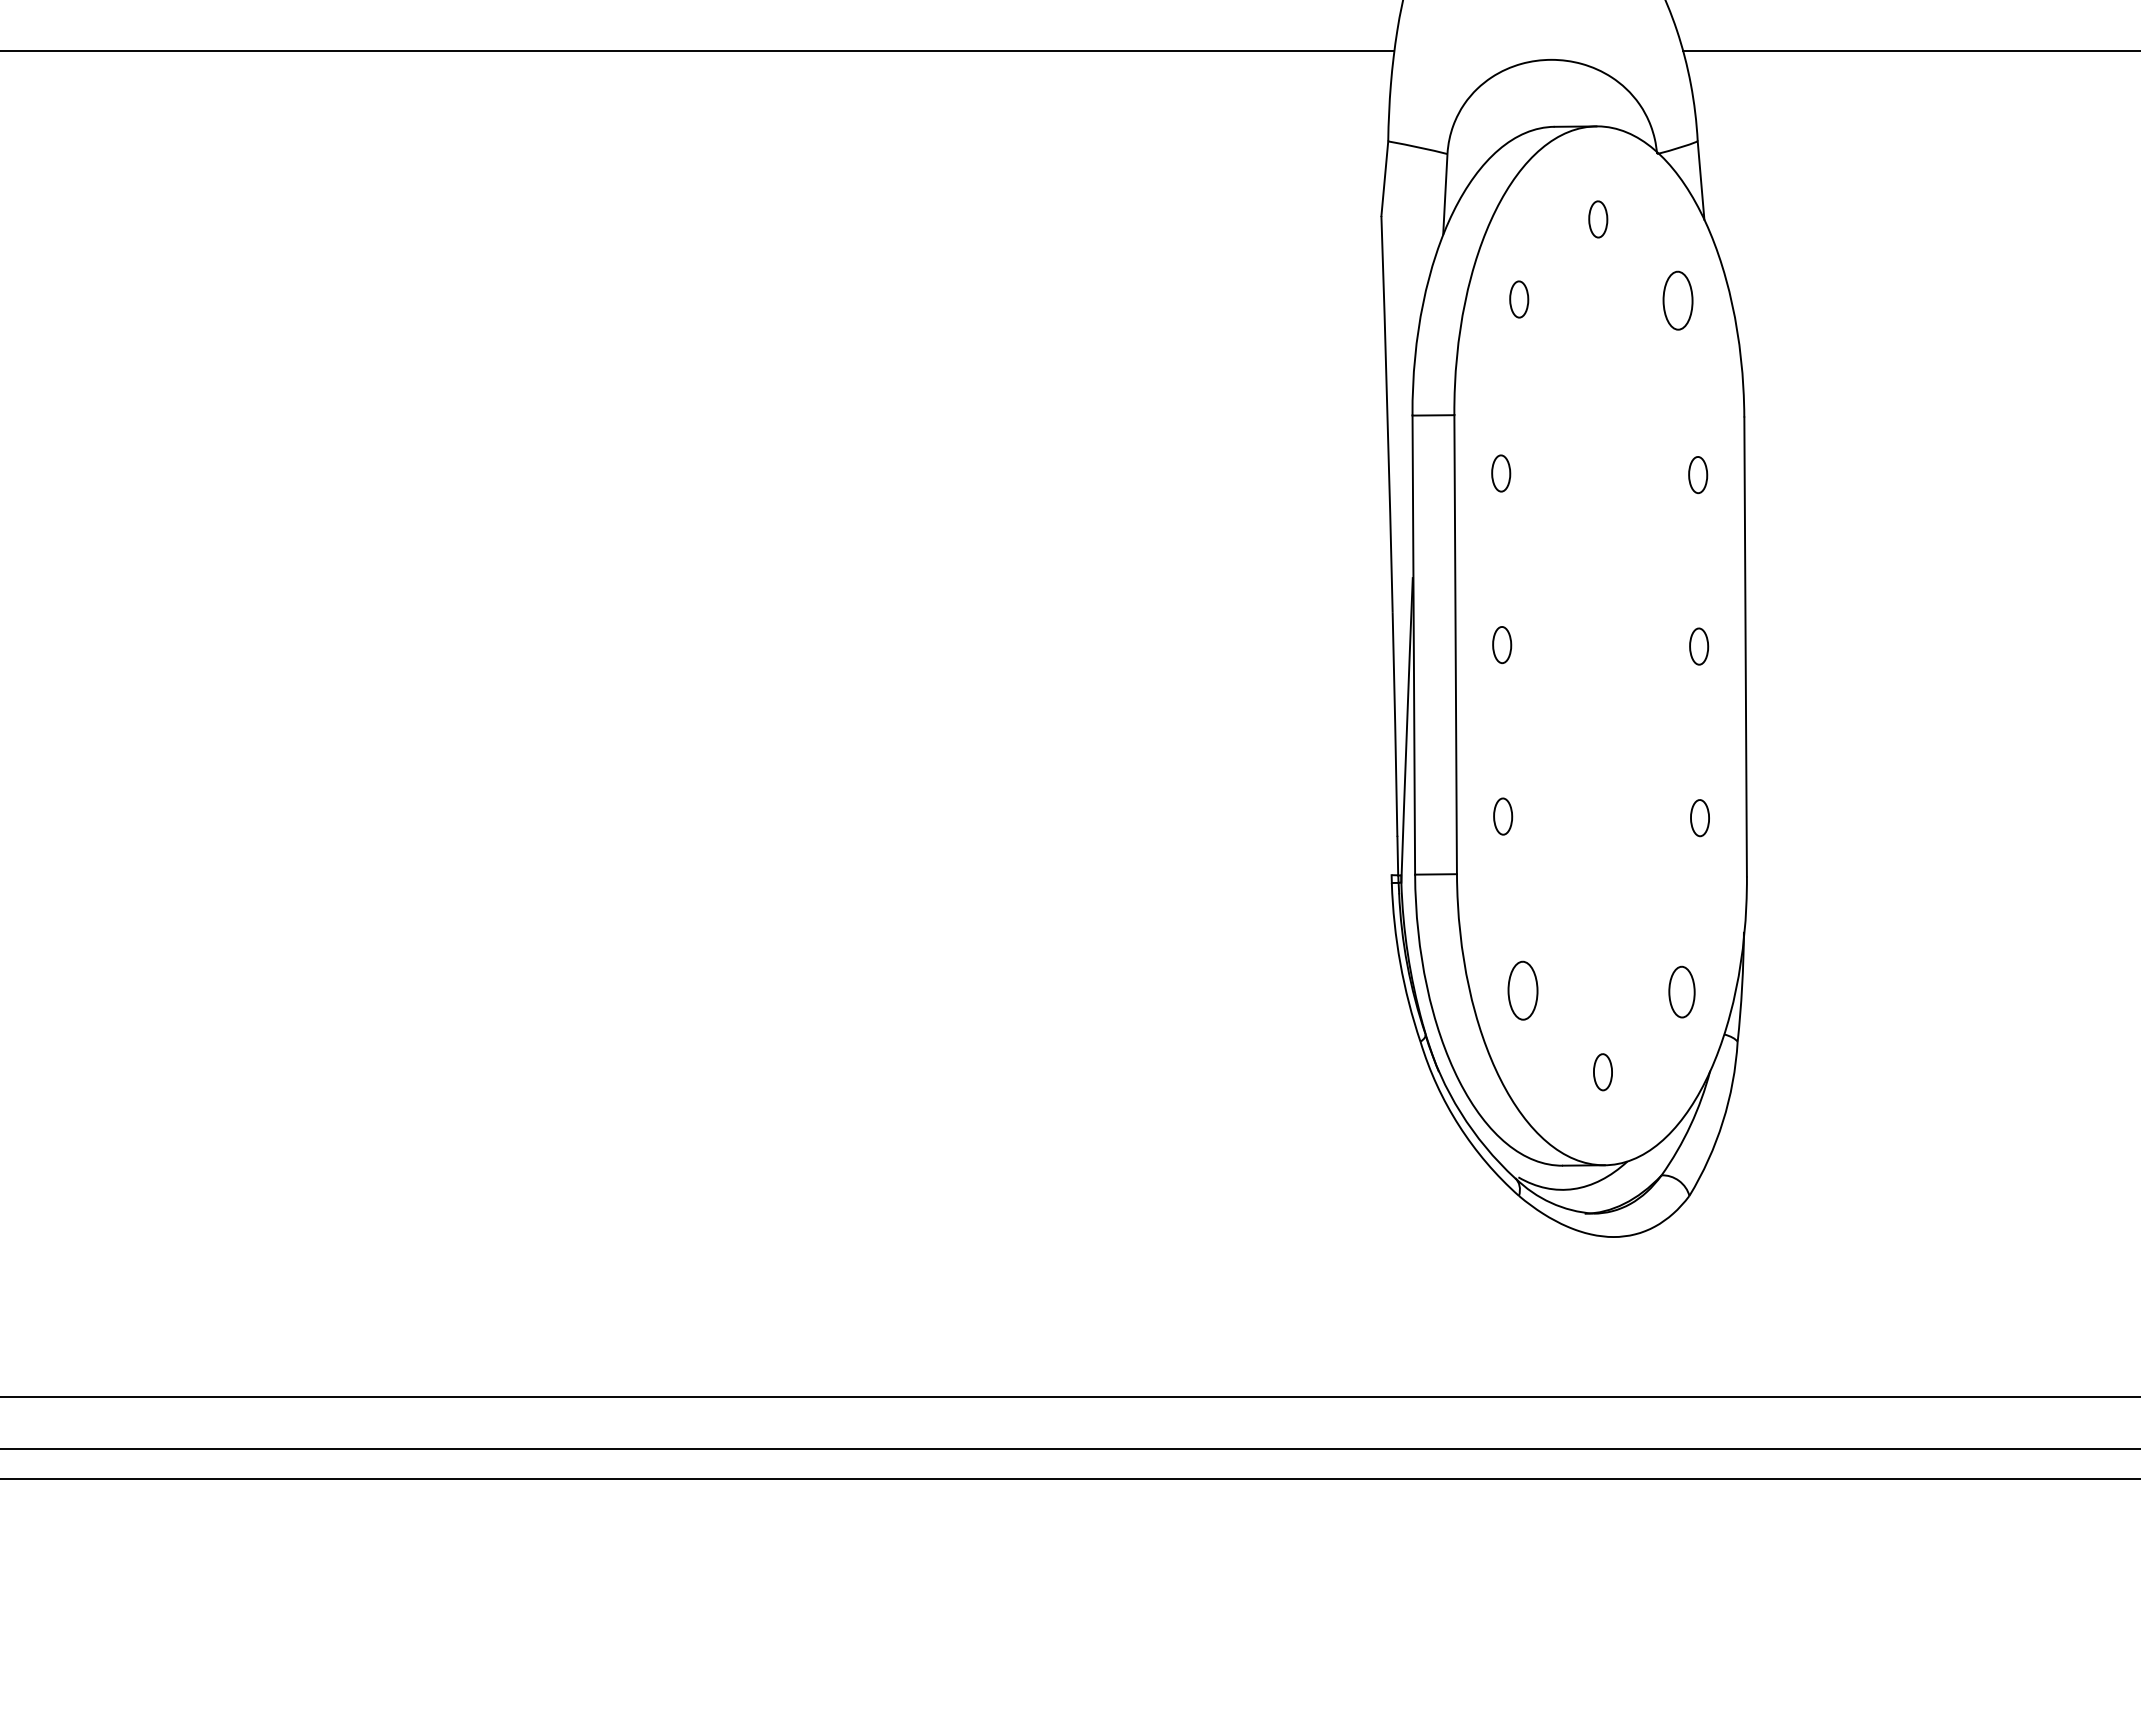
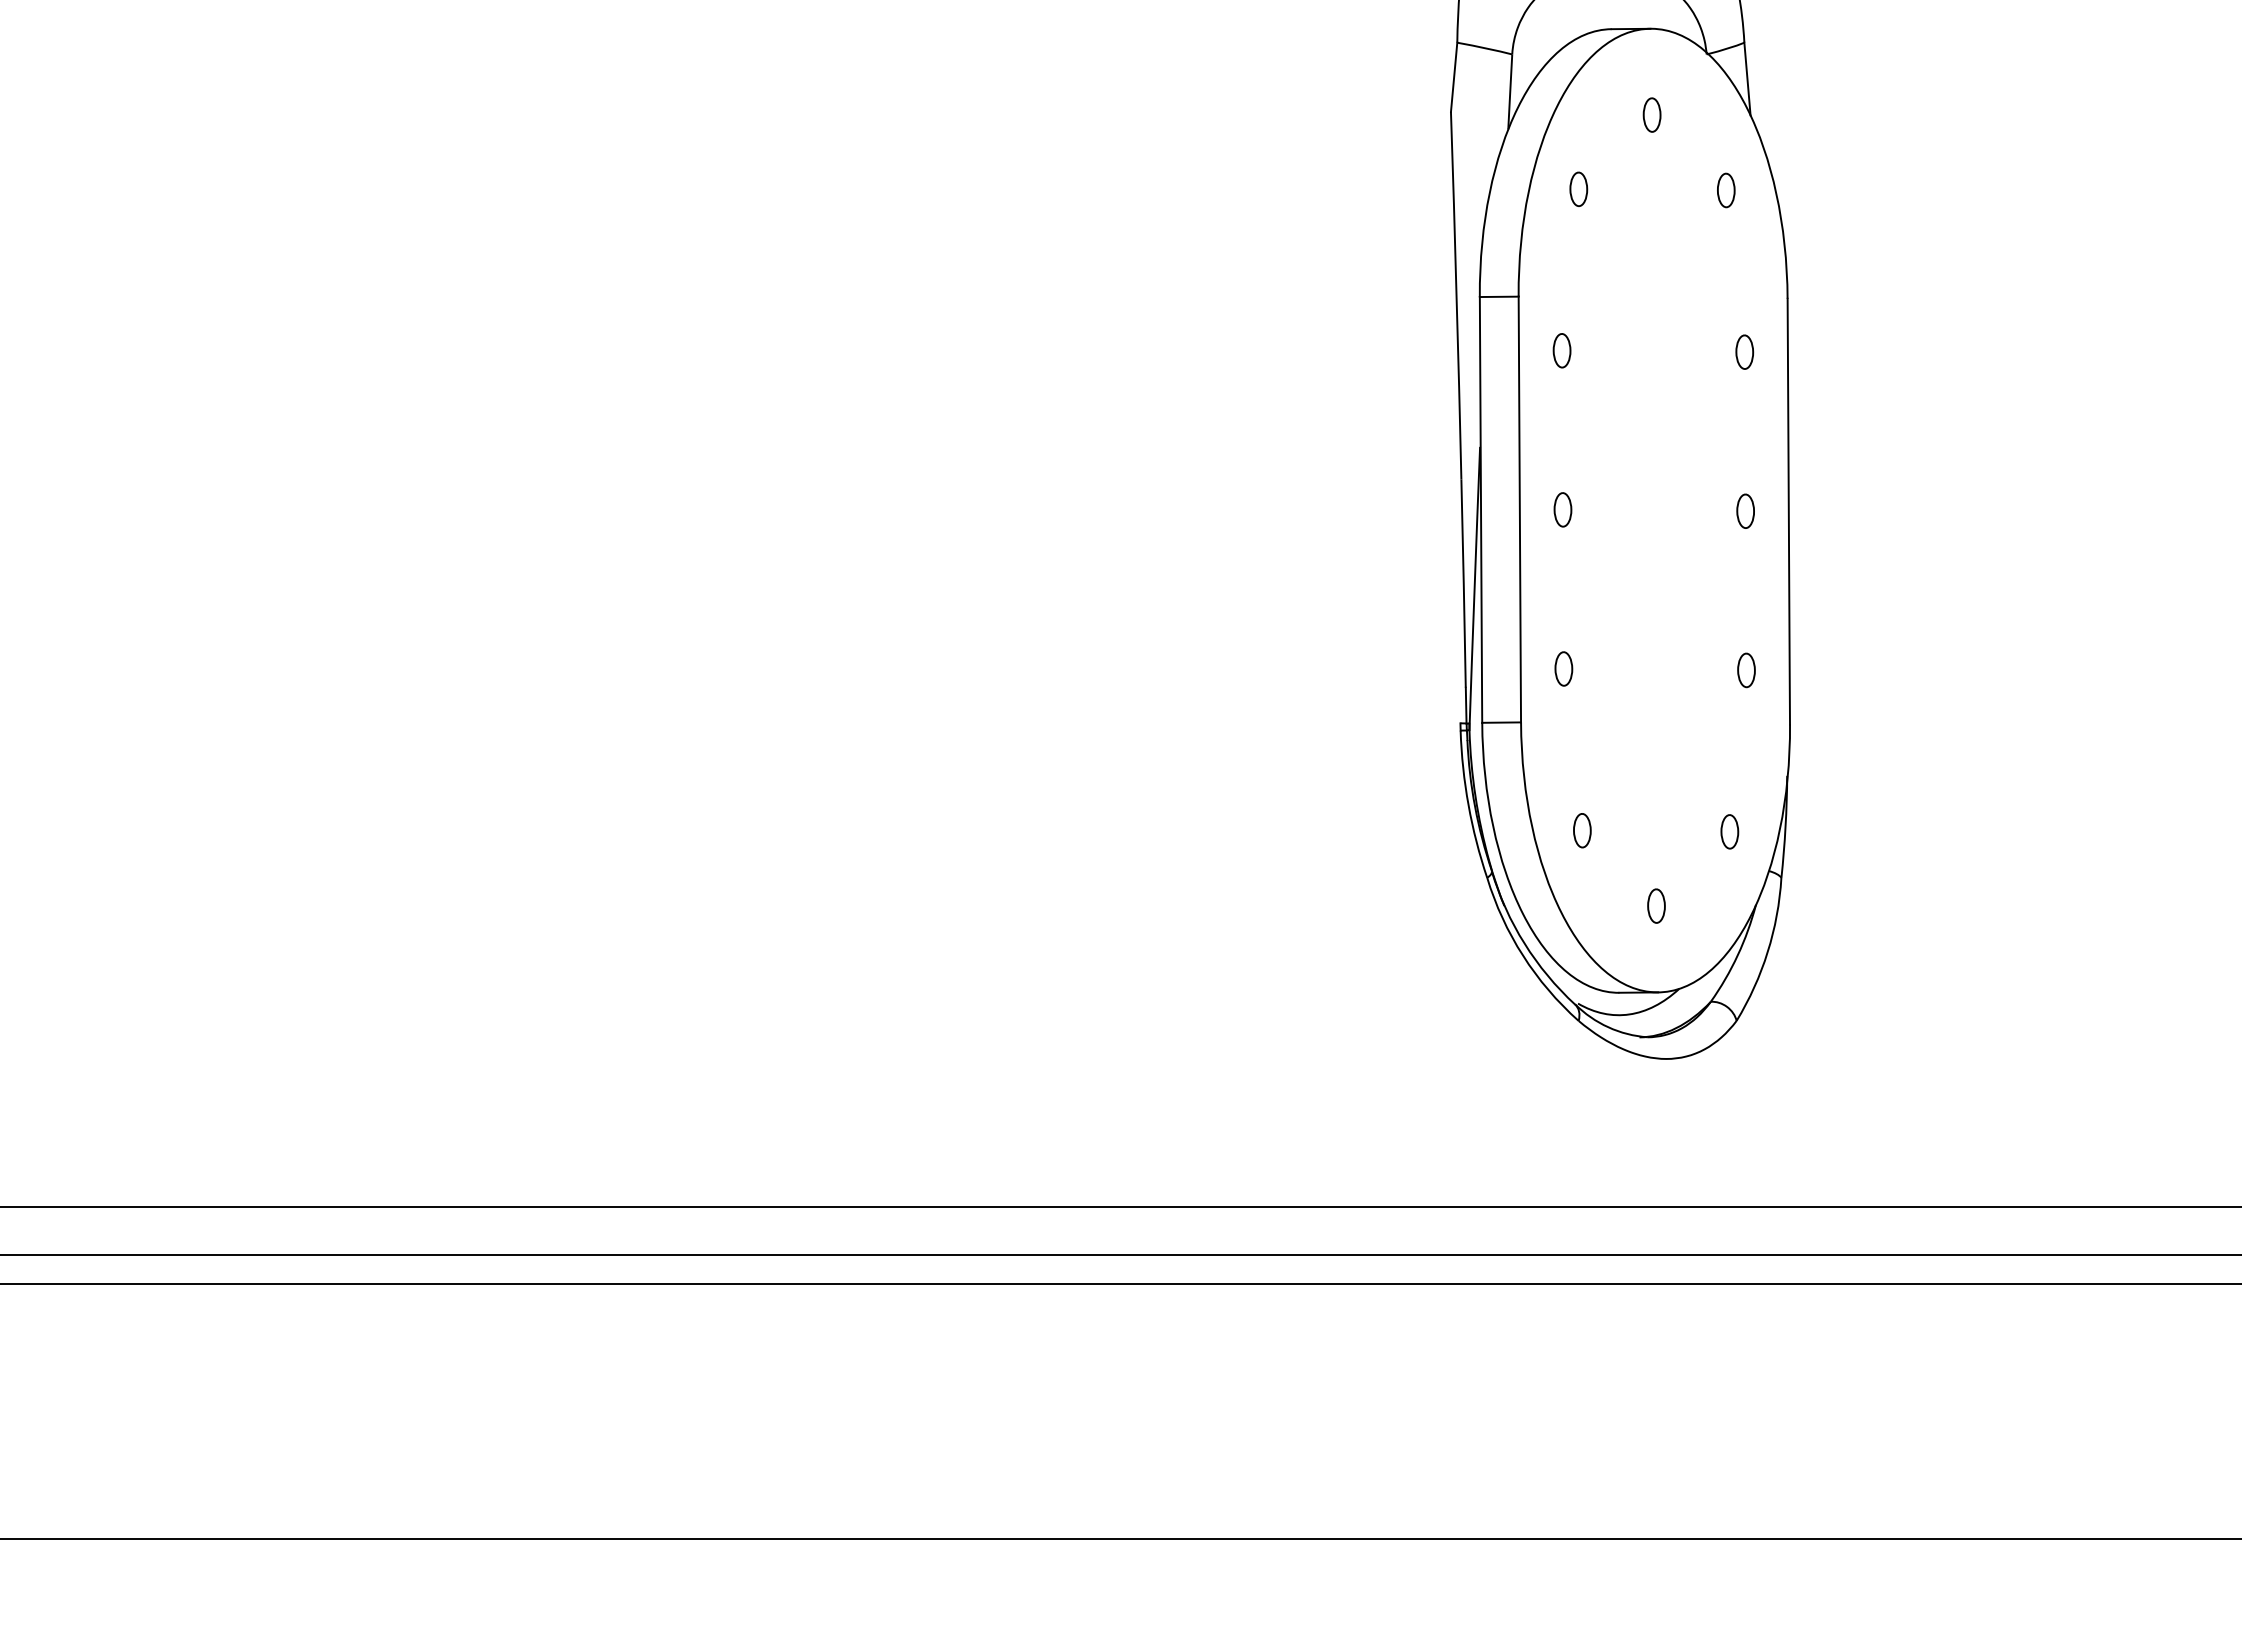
part: (1678, 300) -> (1726, 190), size x0.62
part: (1523, 990) -> (1582, 830), size x0.62
part: (1681, 991) -> (1729, 831), size x0.71

